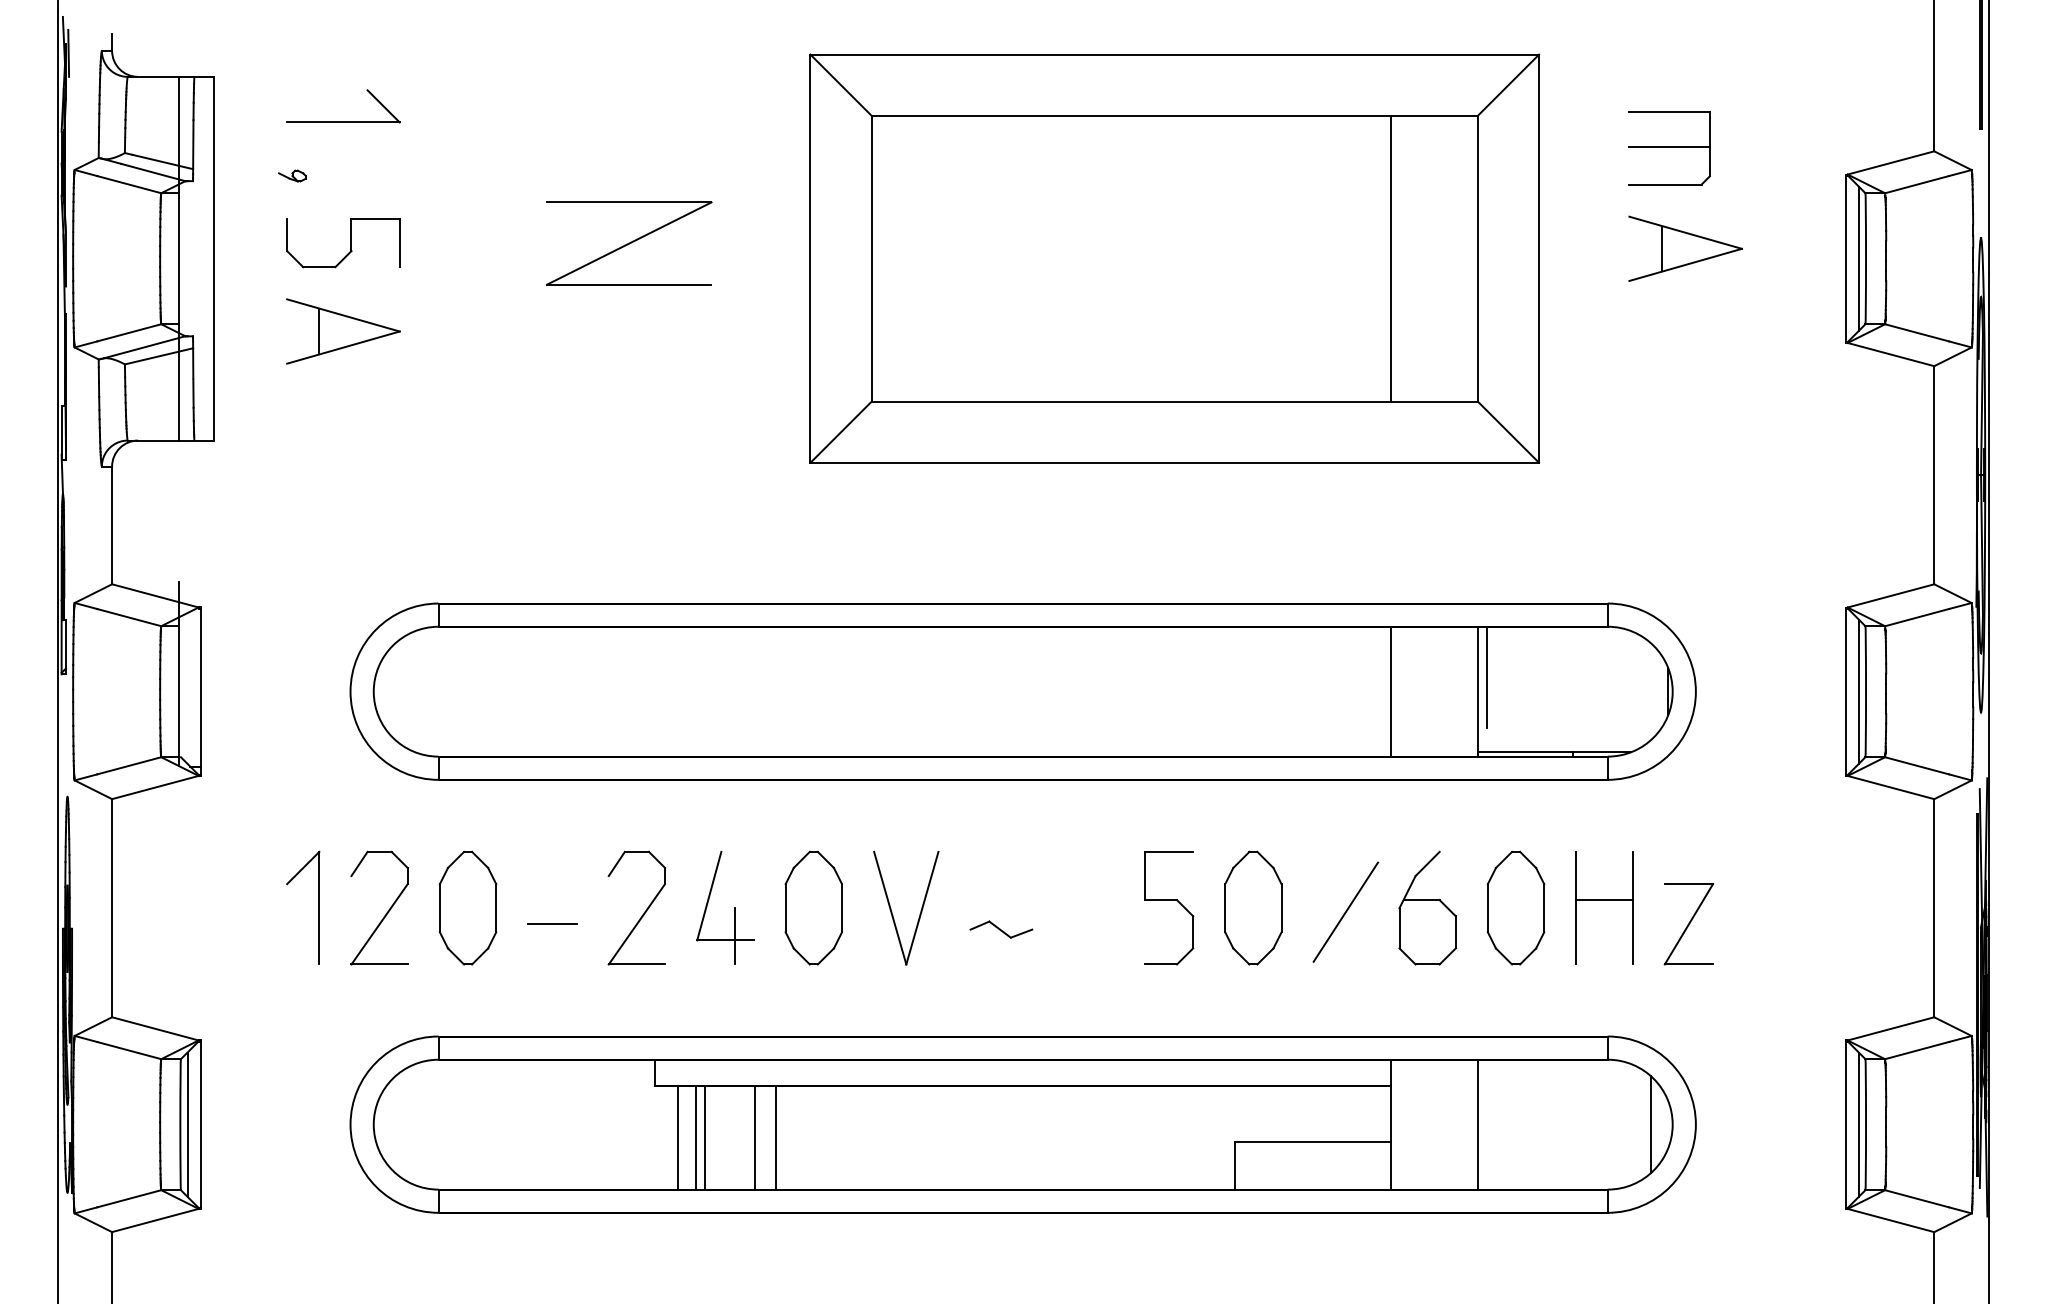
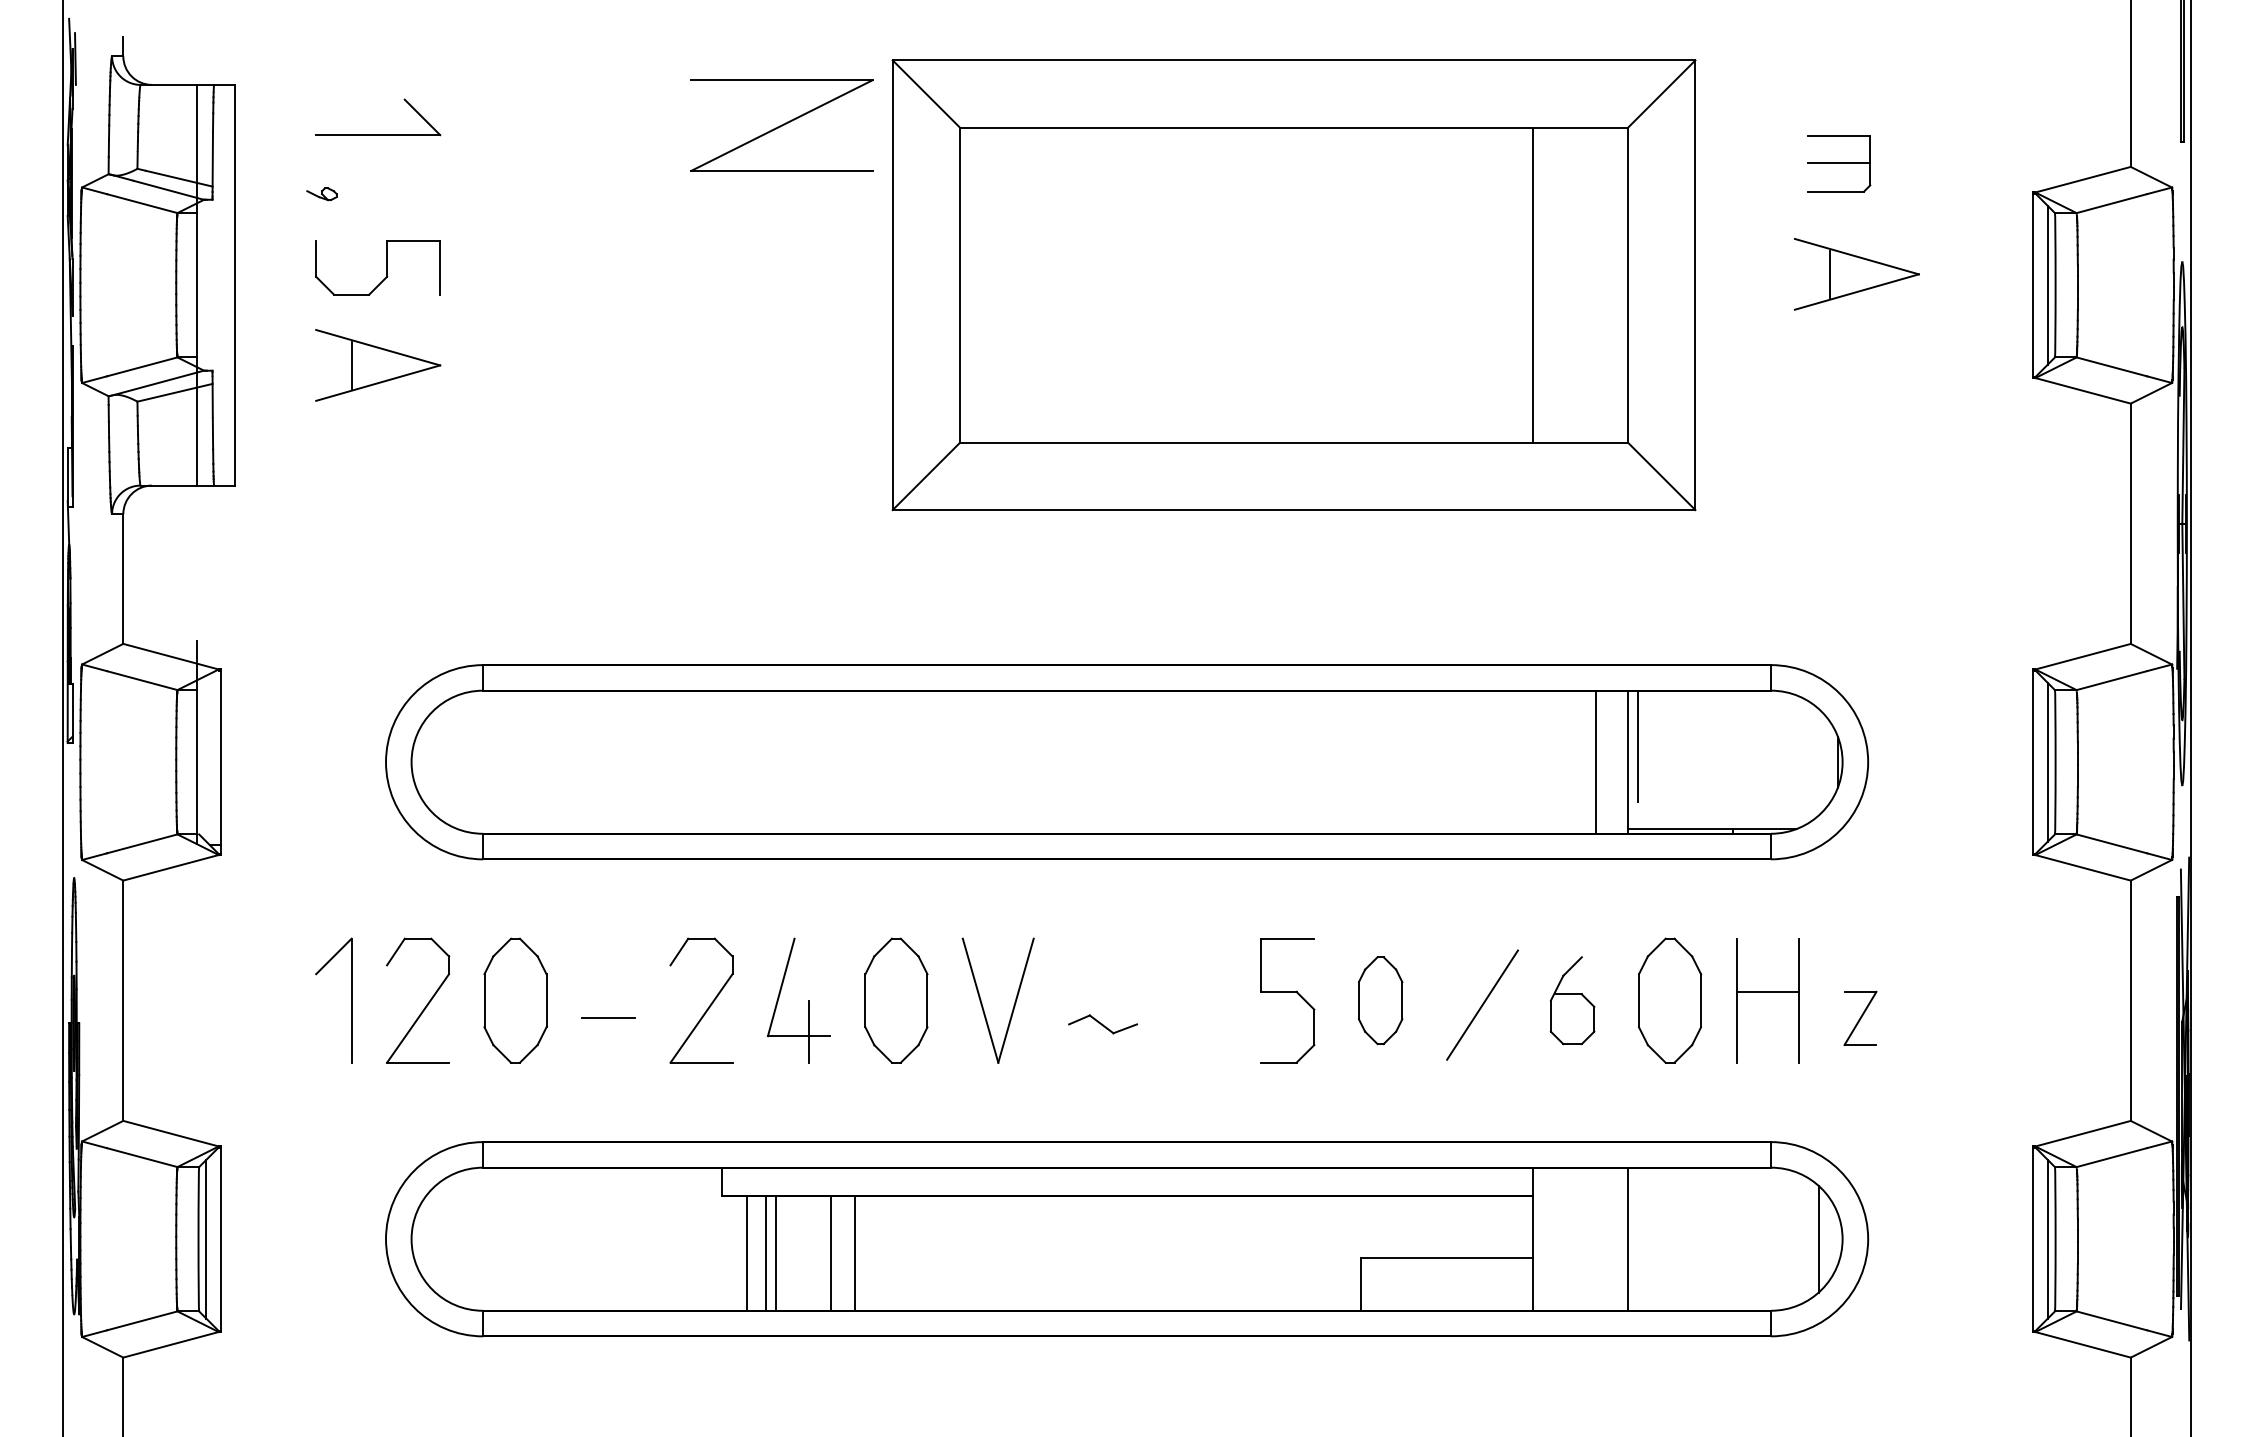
part: (1669, 148) -> (1839, 163), size x0.7
part: (628, 243) -> (781, 125), moved
line: (1391, 691) -> (1595, 761), moved
part: (1253, 907) -> (1380, 1000), size x0.7
part: (1427, 907) -> (1572, 1000), size x0.7
part: (1688, 924) -> (1860, 1018), size x0.6

